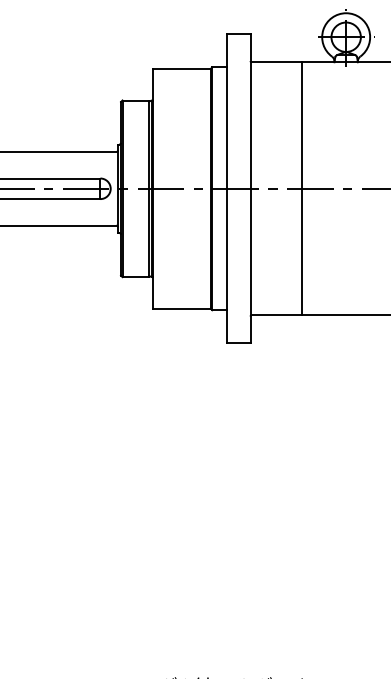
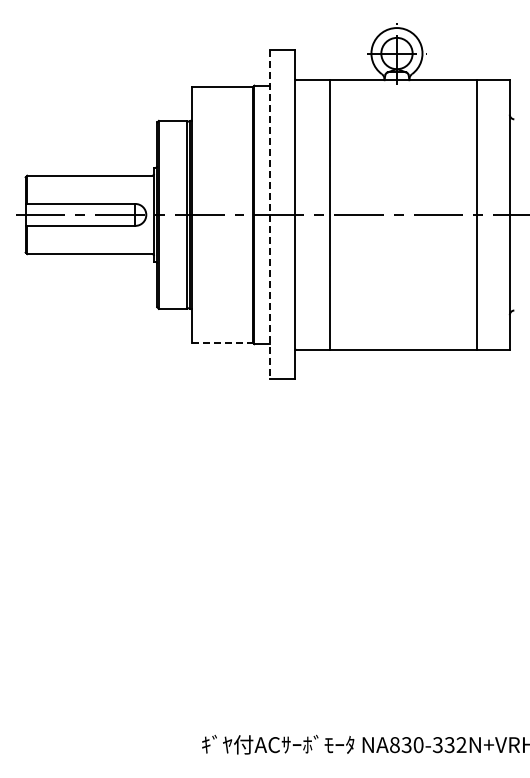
line: (301, 188) -> (329, 214), moved
line: (227, 189) -> (270, 215), solid -> dashed
line: (182, 308) -> (222, 342), solid -> dashed

